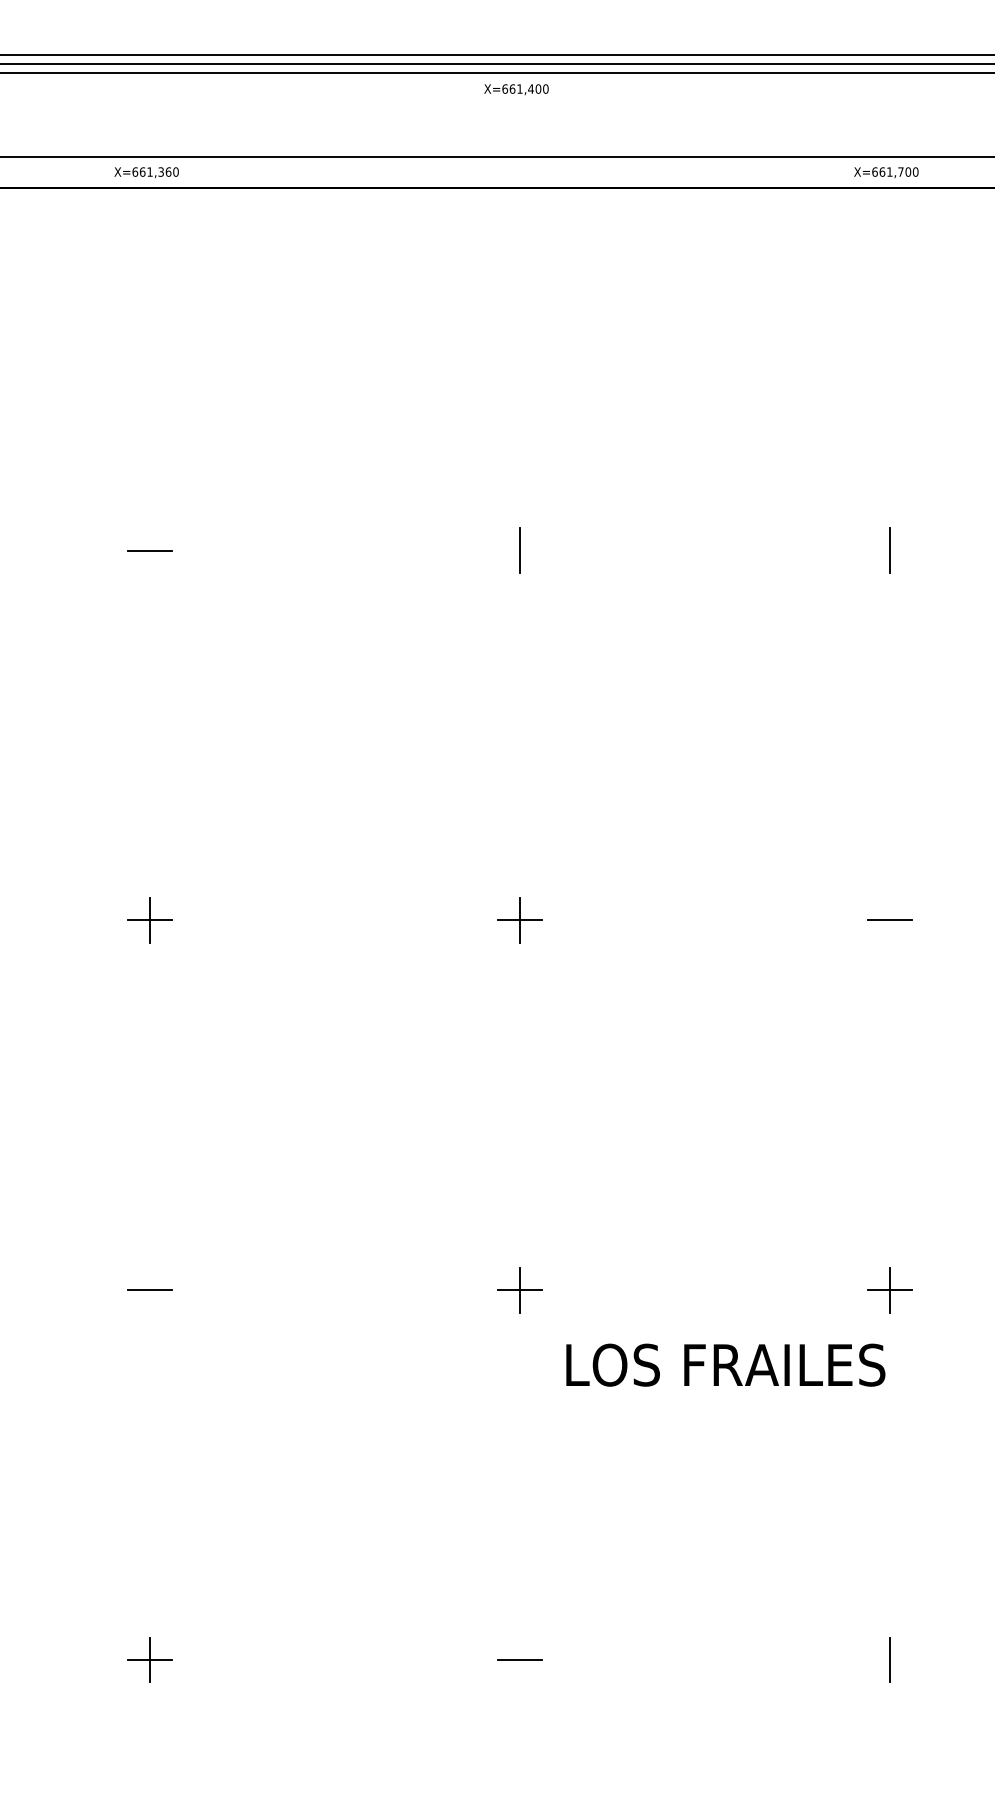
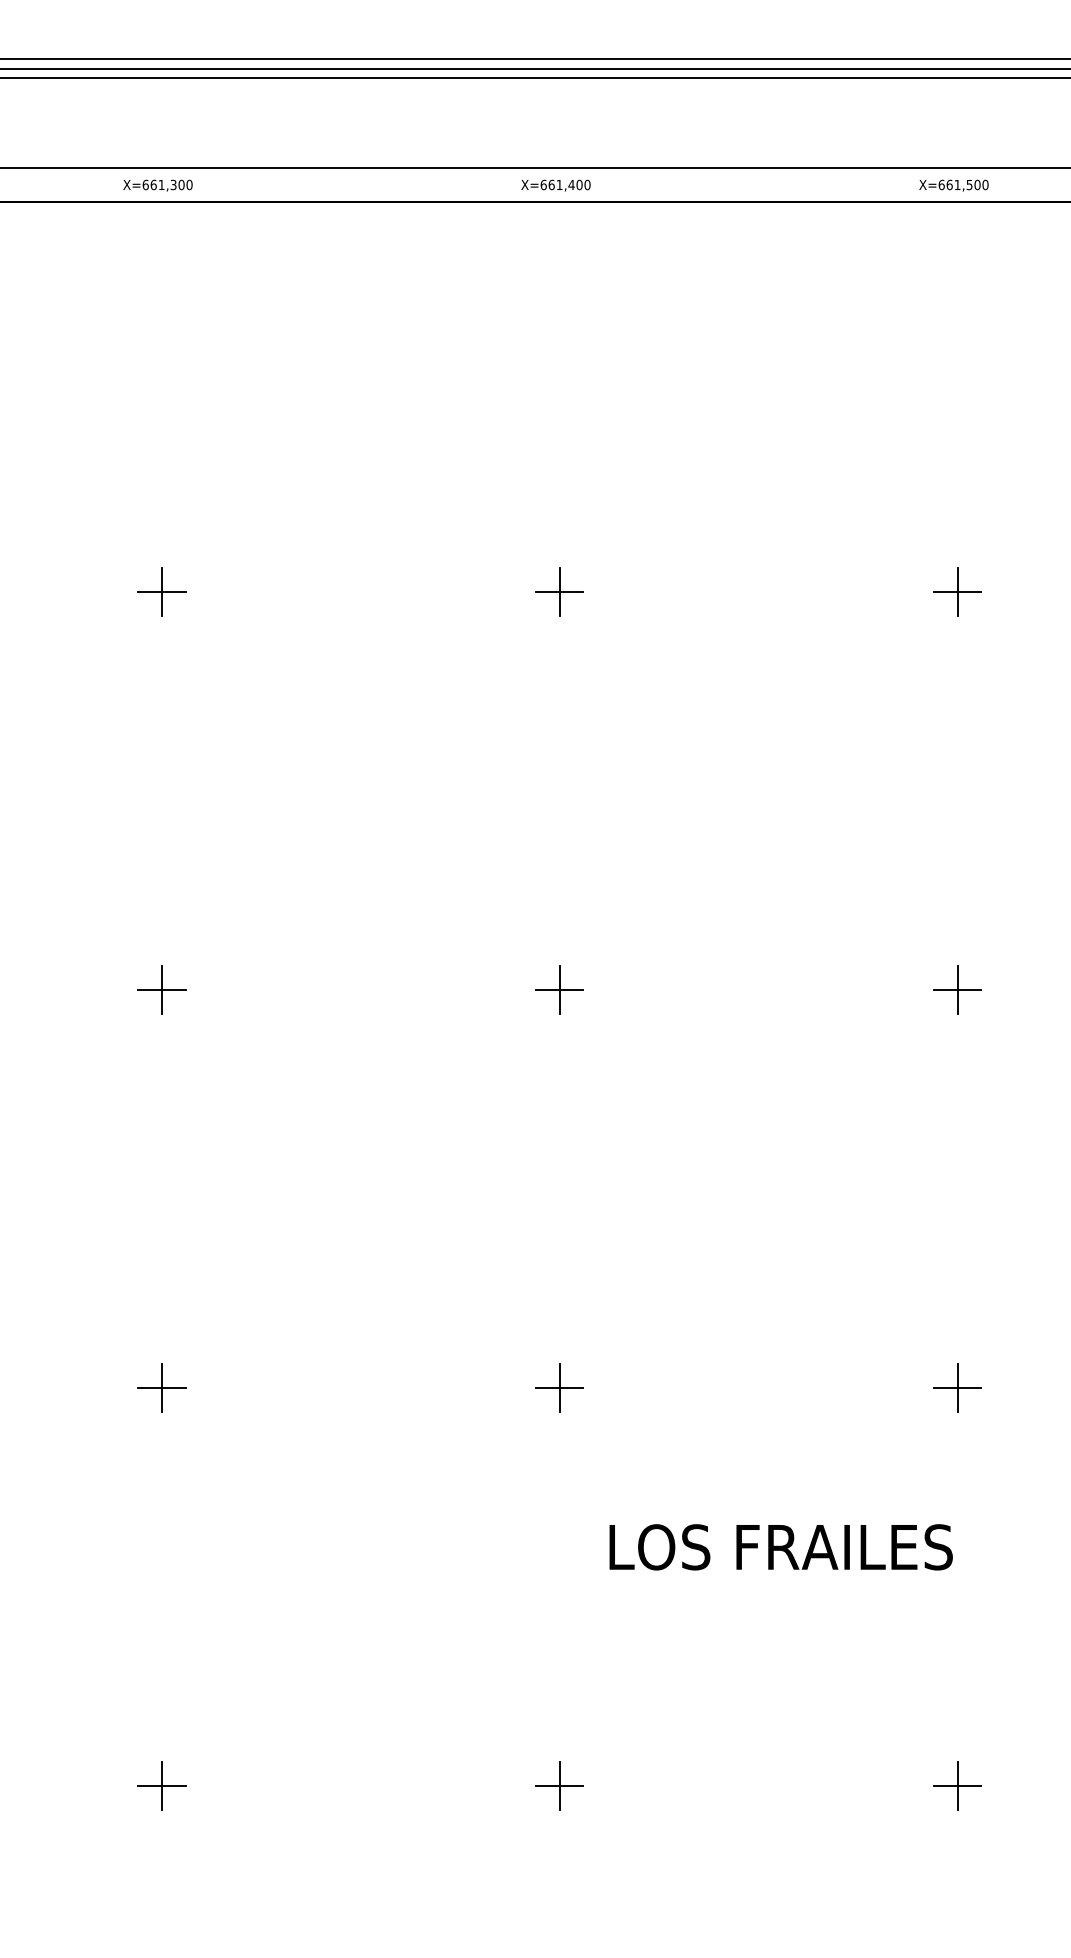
text: (516, 89) -> (555, 185), moved
text: (168, 171) -> (181, 184), X=661,360 -> X=661,300
text: (900, 171) -> (969, 184), X=661,700 -> X=661,500
line: (150, 550) -> (162, 592), added
line: (519, 550) -> (559, 592), added
line: (889, 550) -> (957, 592), added
line: (889, 920) -> (957, 990), added
line: (150, 1290) -> (162, 1388), added
text: (725, 1364) -> (780, 1546), moved
line: (519, 1660) -> (559, 1786), added
line: (889, 1660) -> (957, 1786), added

